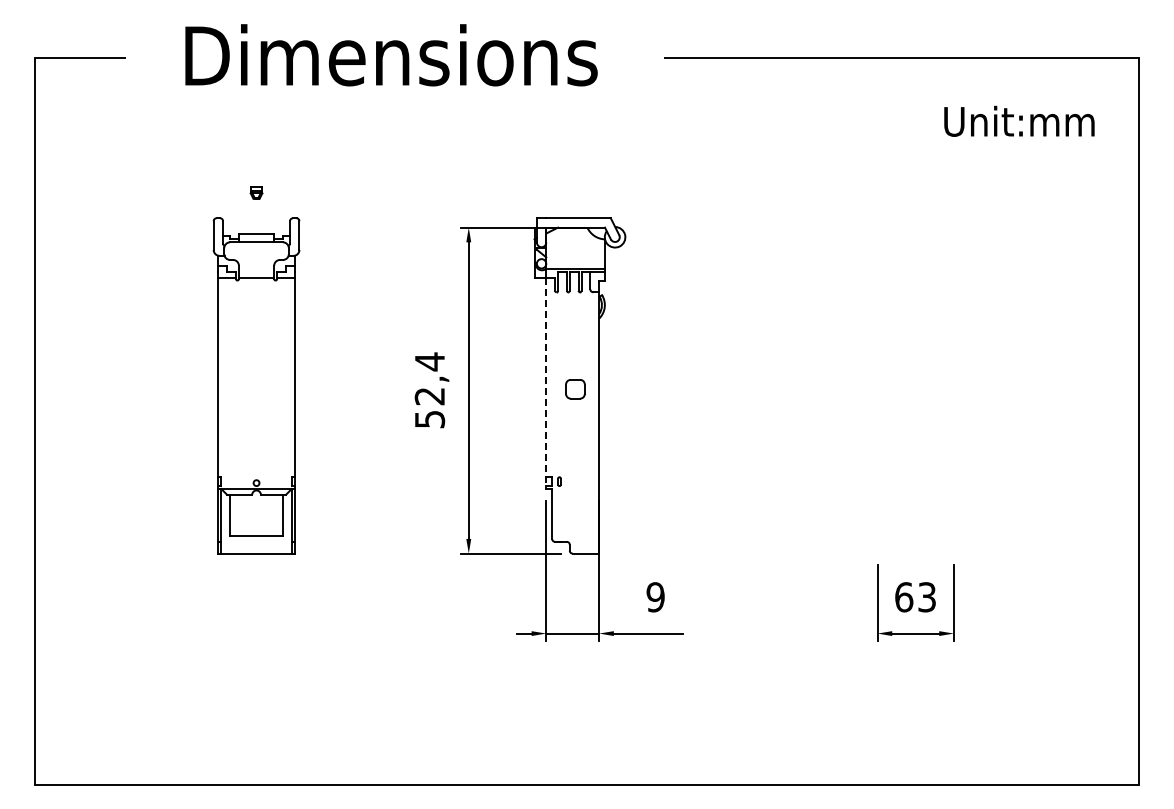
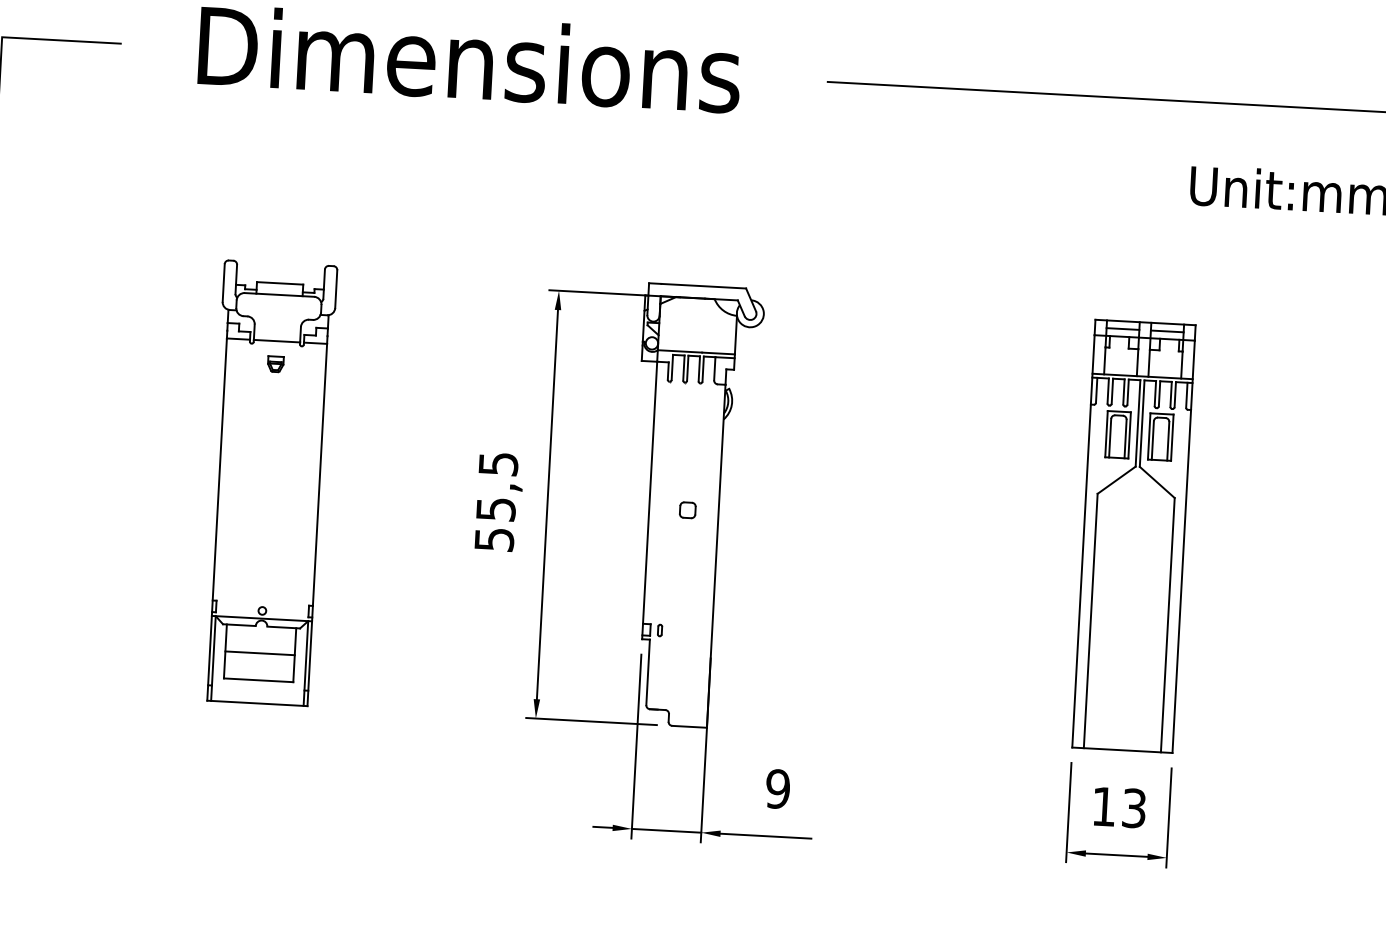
part: (256, 192) -> (275, 363), moved
text: (429, 378) -> (496, 485), 52,4 -> 55,5
line: (546, 383) -> (649, 500), dashed -> solid
part: (575, 388) -> (687, 509), size x0.62
part: (915, 390) -> (1133, 536), added
line: (256, 515) -> (260, 653), added
text: (904, 597) -> (1104, 807), 63 -> 13

